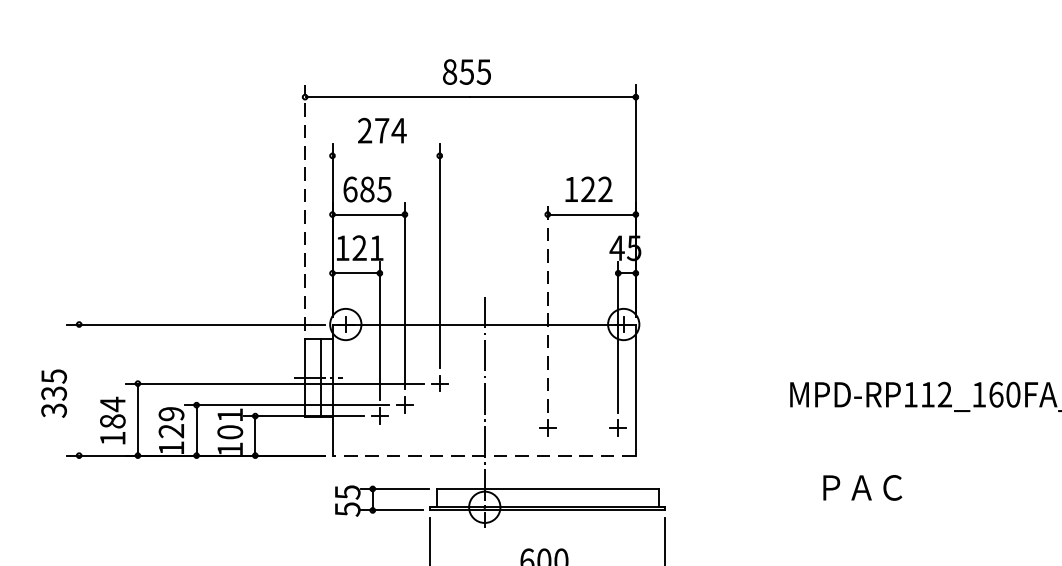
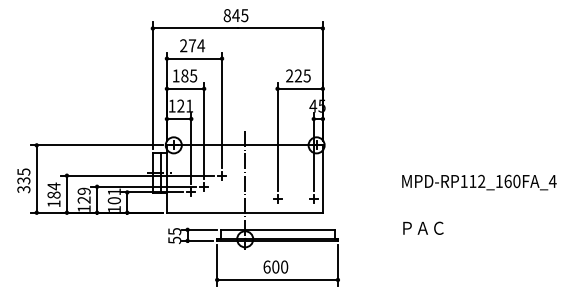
text: (465, 71) -> (235, 15), 855 -> 845
line: (386, 155) -> (194, 58), added
text: (349, 188) -> (175, 75), 685 -> 185
text: (588, 188) -> (298, 75), 122 -> 225
line: (304, 208) -> (152, 85), dashed -> solid
line: (547, 307) -> (277, 136), dashed -> solid
line: (78, 389) -> (36, 178), added
line: (483, 455) -> (244, 212), dashed -> solid
text: (862, 486) -> (423, 227), moved

